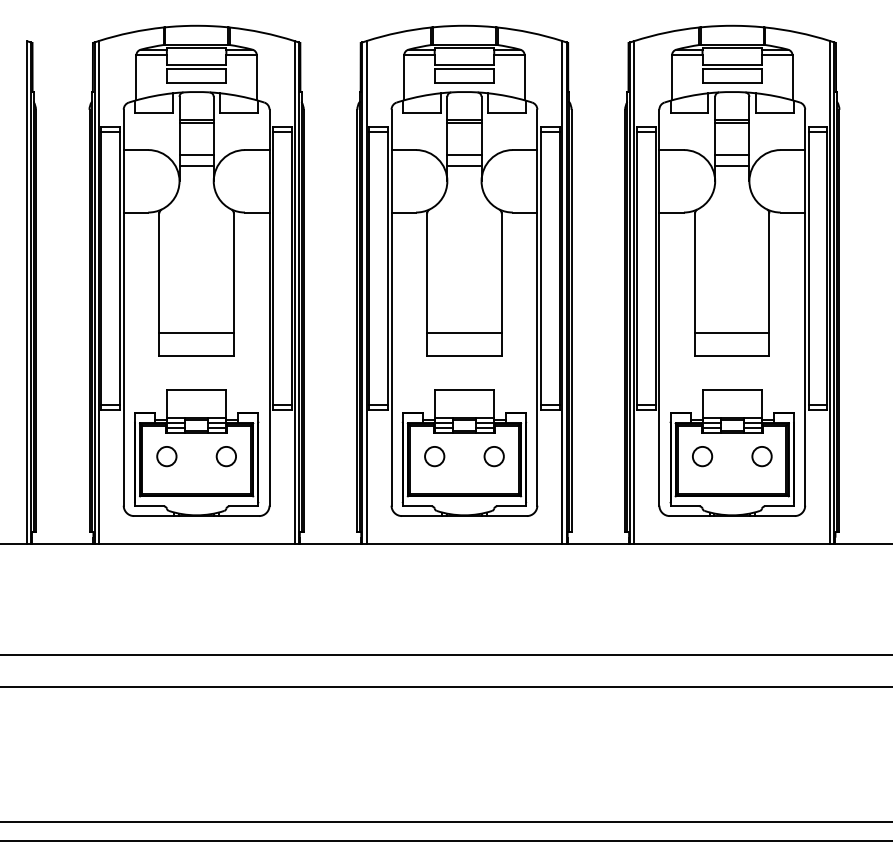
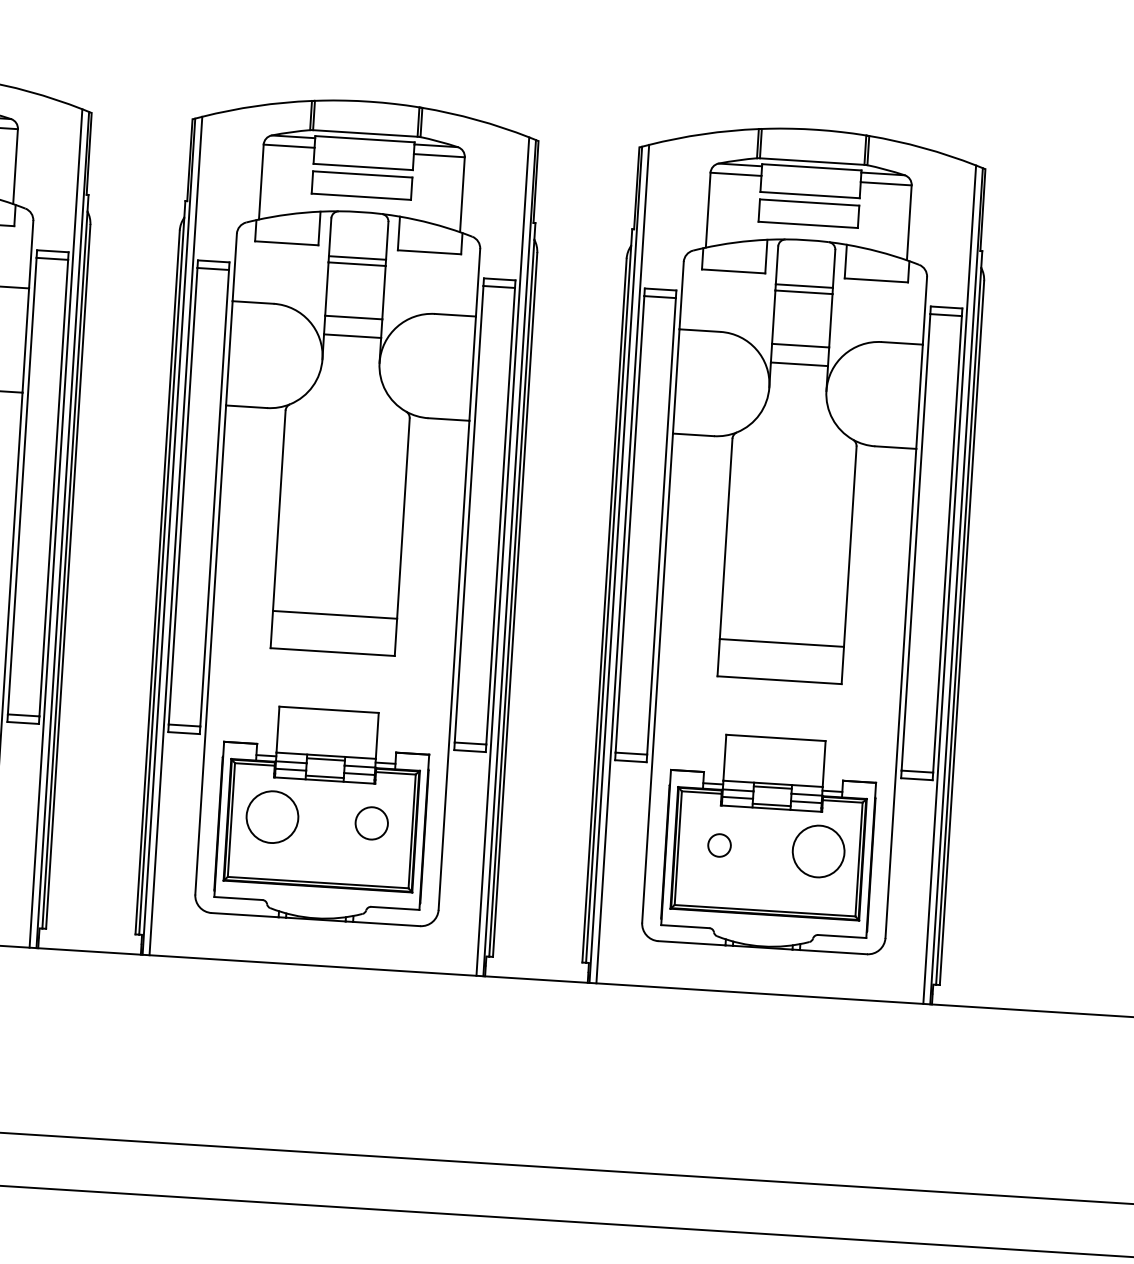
circle: (434, 456) -> (272, 817), size x1.6
circle: (702, 456) -> (719, 845), size x0.7
circle: (761, 456) -> (817, 851), size x1.6

